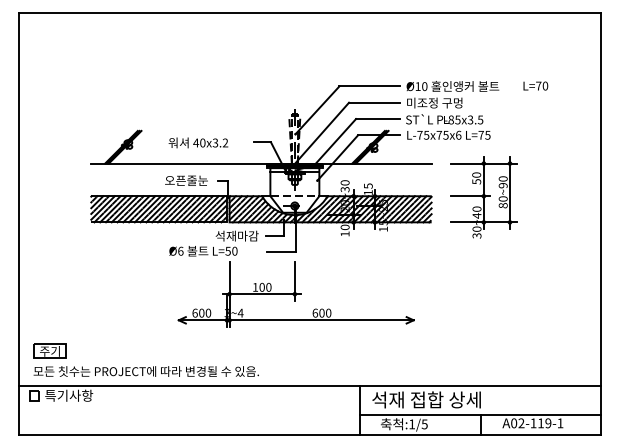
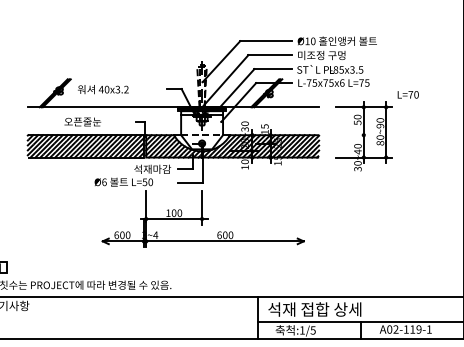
text: (535, 85) -> (408, 94), moved
text: (198, 142) -> (103, 89), moved
text: (186, 180) -> (82, 121), moved
line: (470, 196) -> (352, 135), removed

